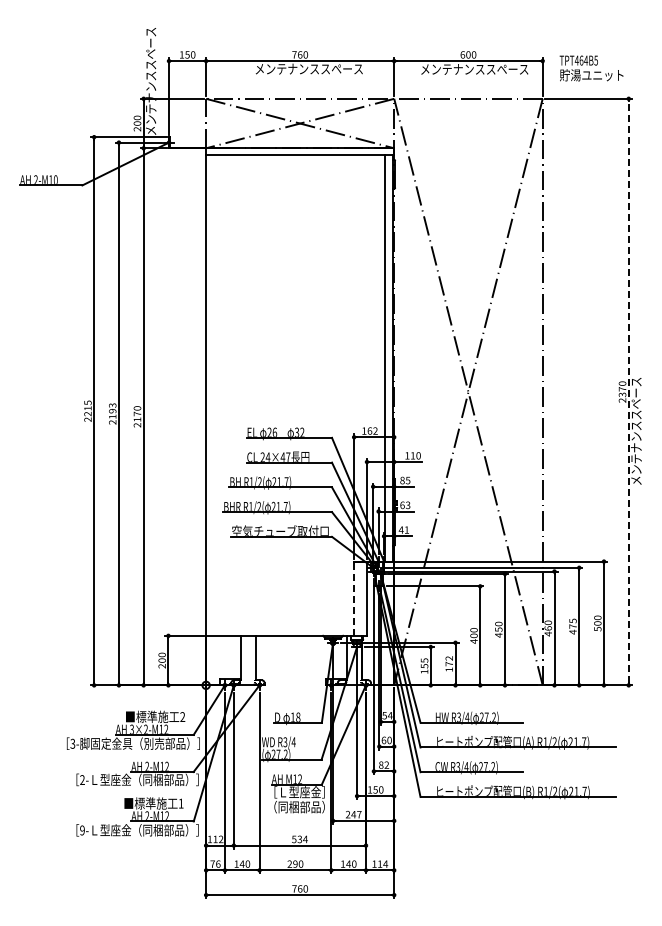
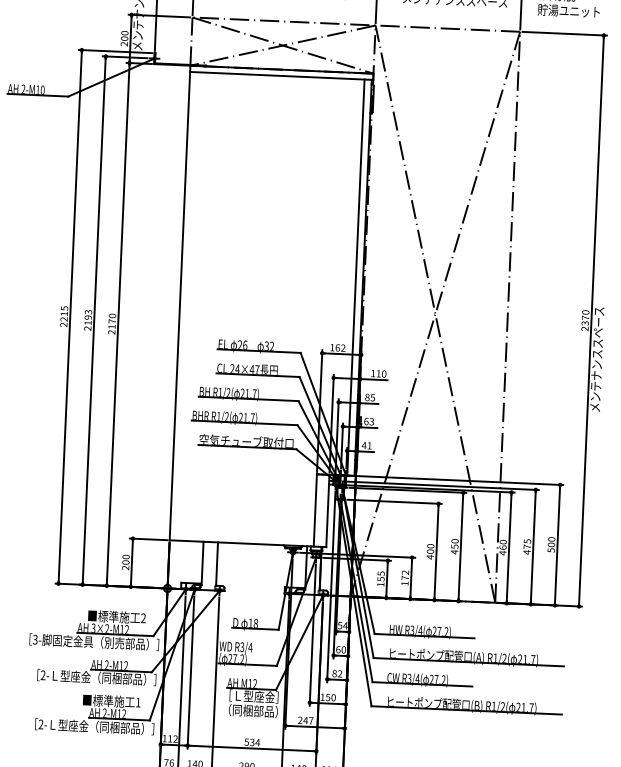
line: (628, 392) -> (591, 321), dashed -> solid
line: (354, 598) -> (315, 510), dashed -> solid
text: (82, 830) -> (41, 724), 9- -> 2-

